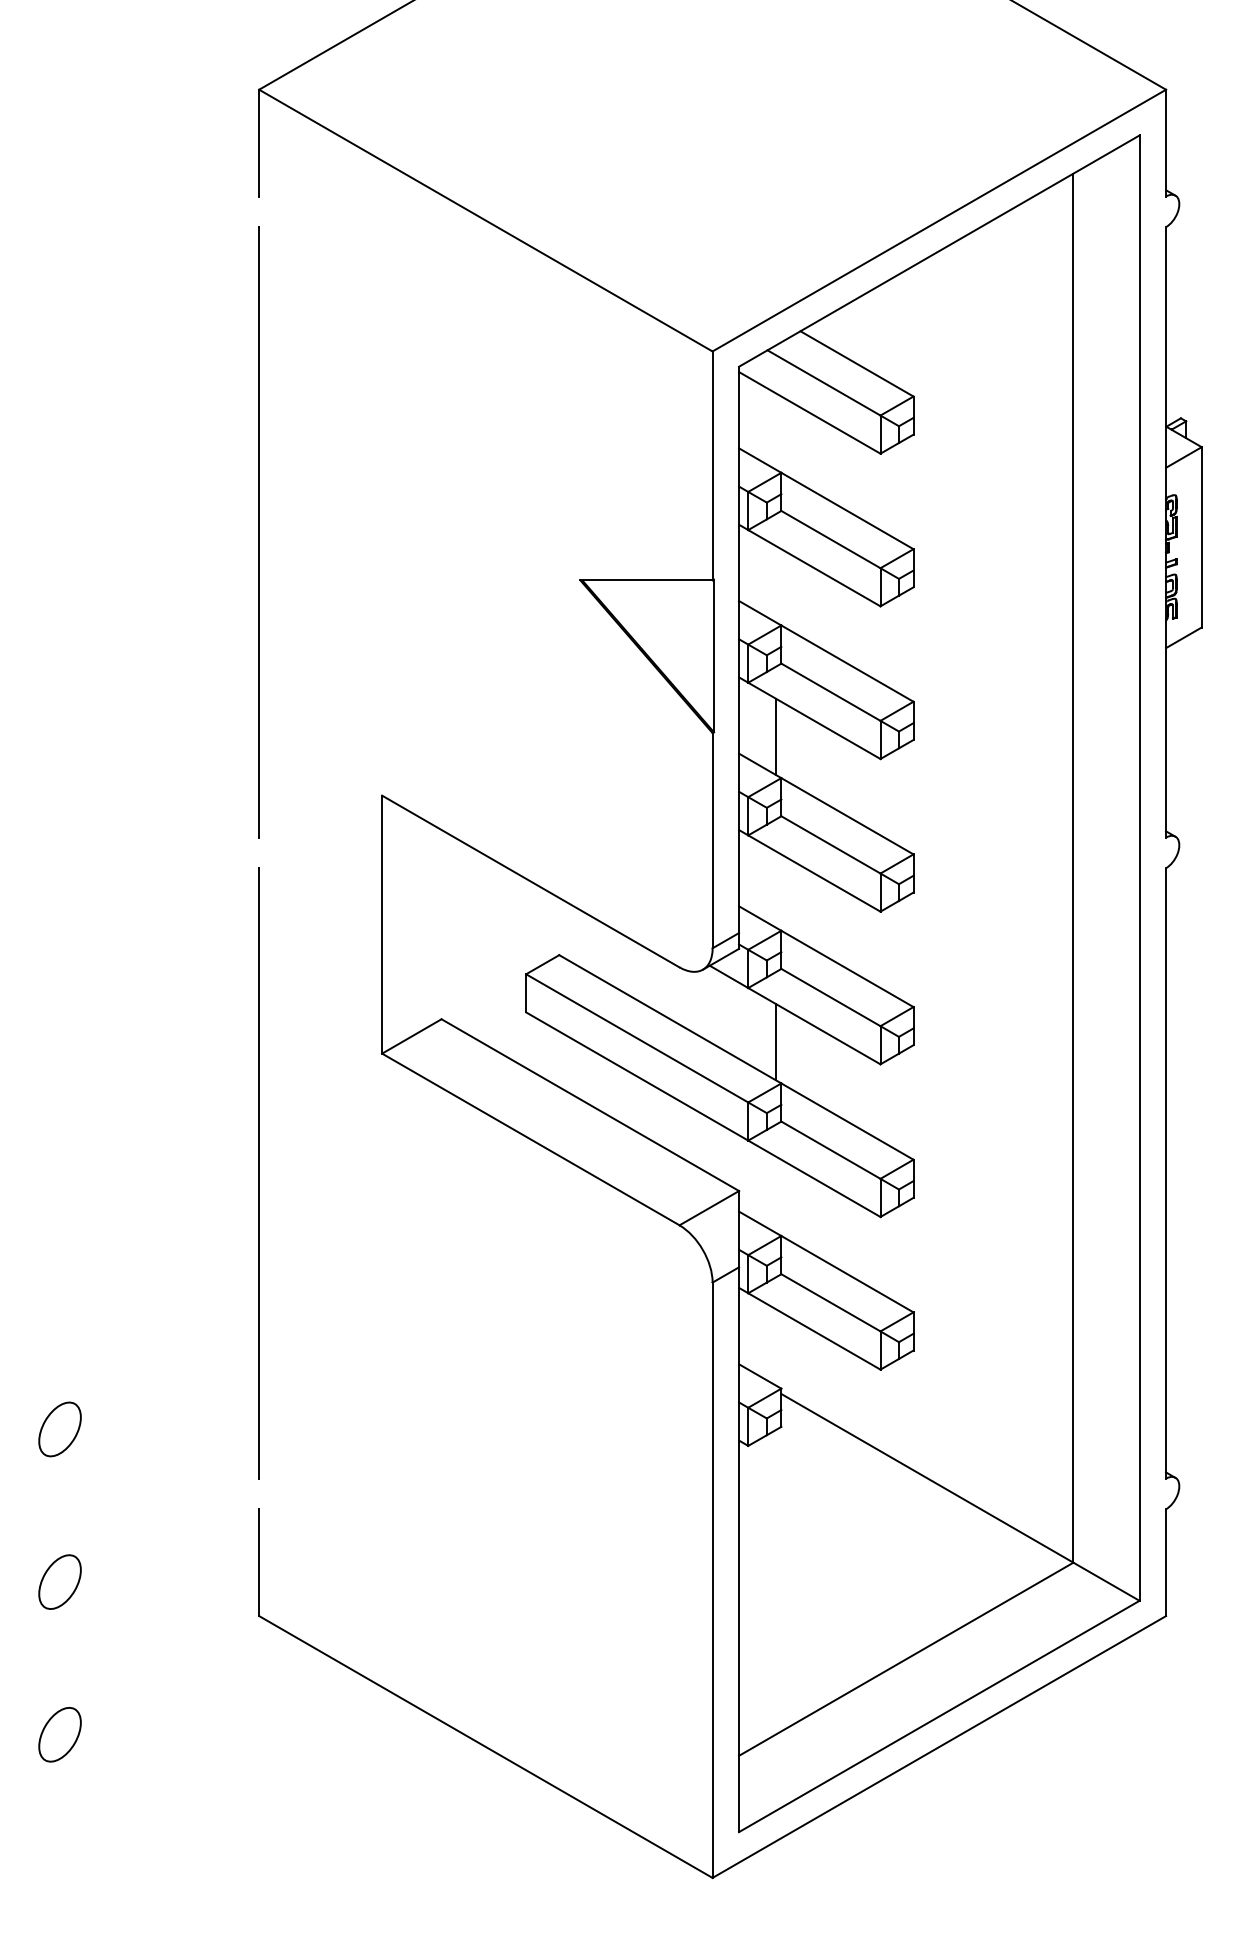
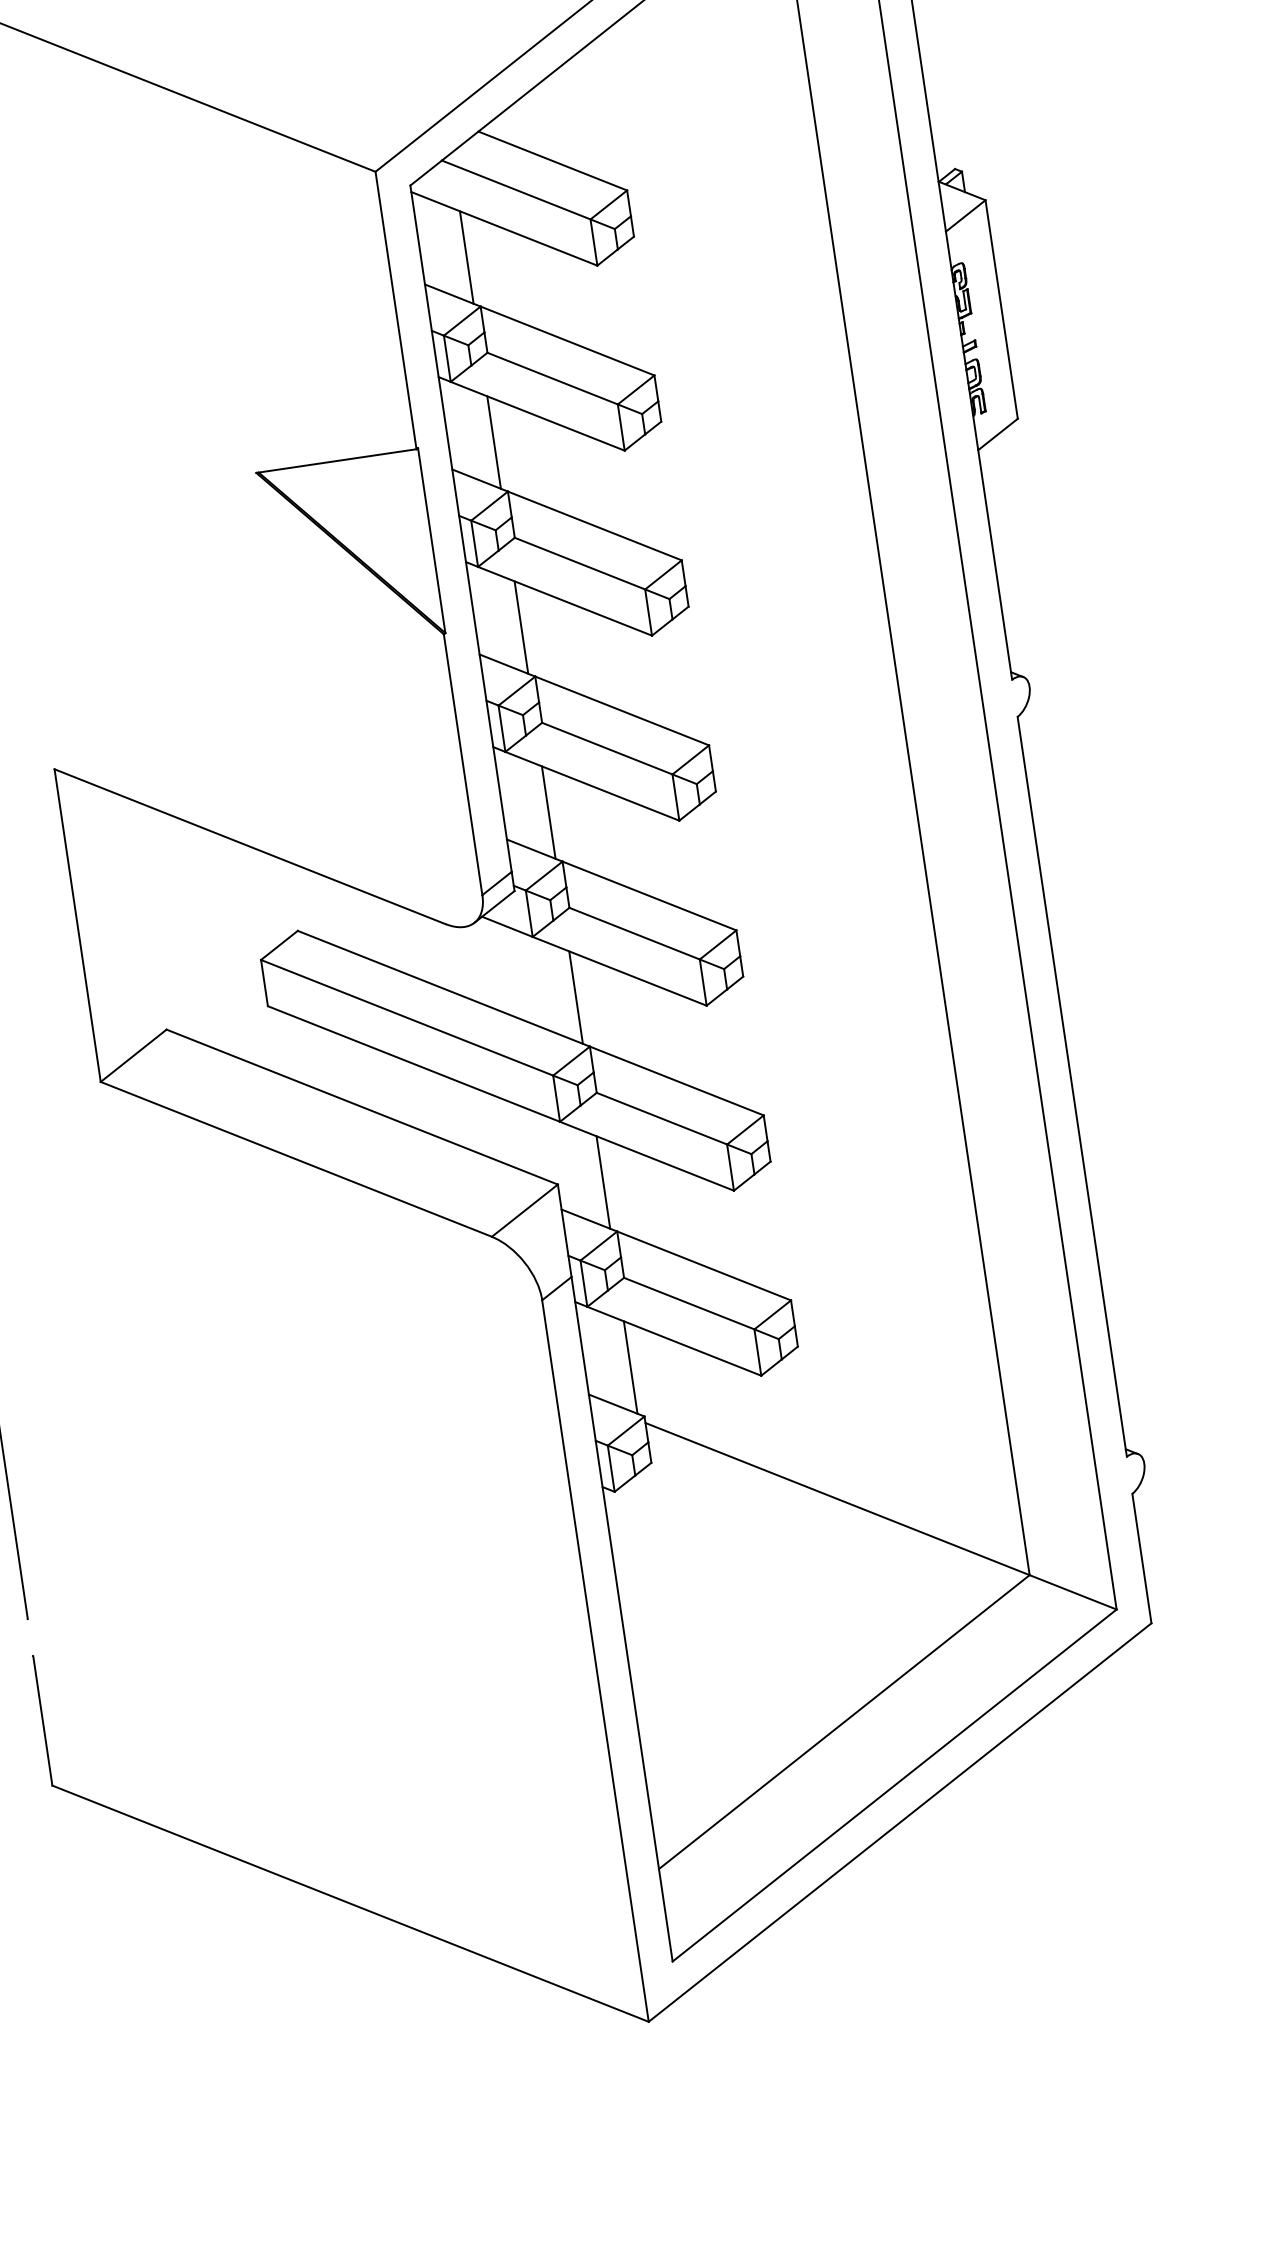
line: (776, 431) -> (467, 257), added
line: (776, 584) -> (494, 442), added
line: (776, 889) -> (549, 812), added
line: (776, 1194) -> (603, 1182), added
line: (776, 1347) -> (631, 1367), added

